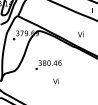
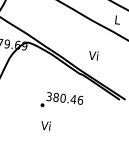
text: (48, 64) -> (62, 100), moved

